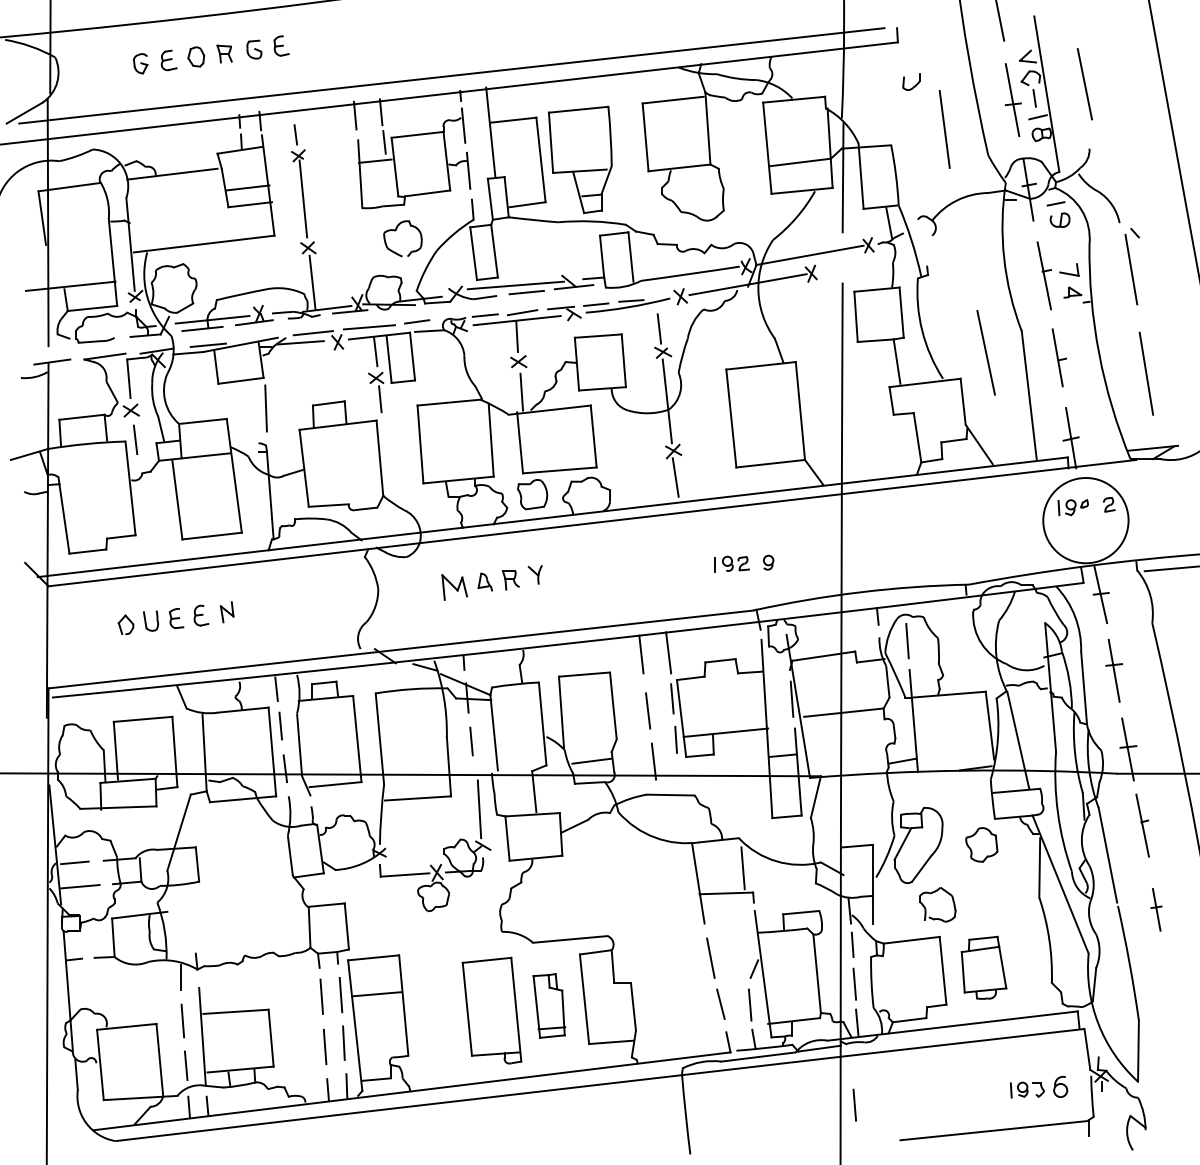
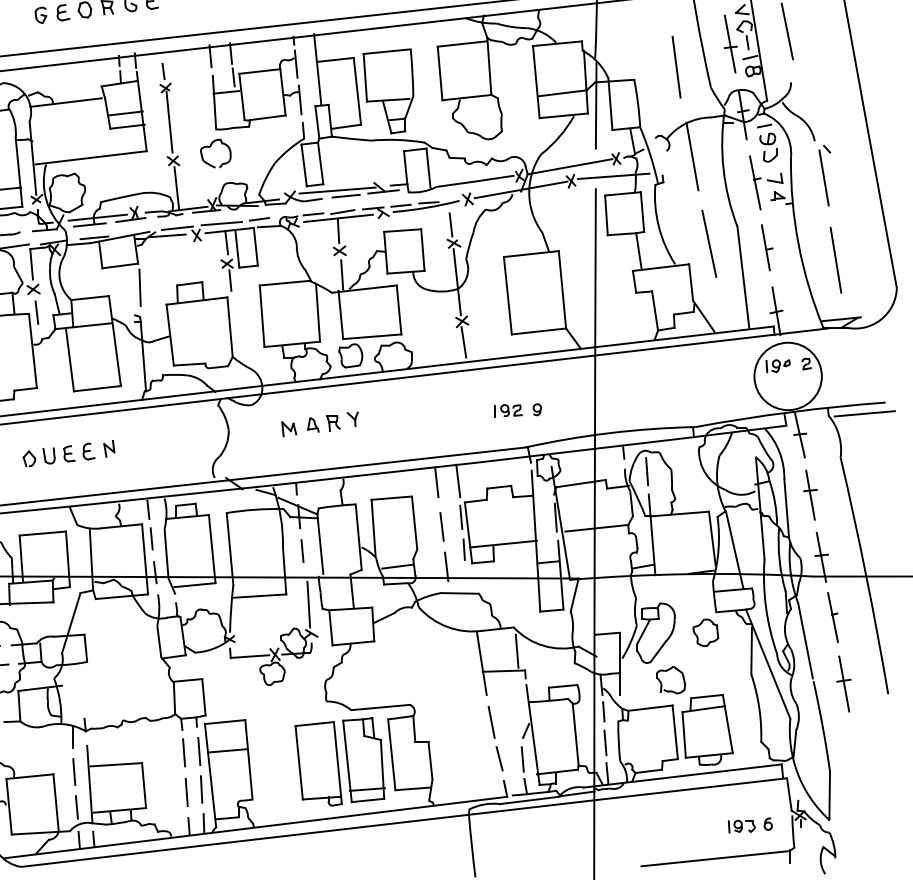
part: (911, 81) -> (770, 155), moved
part: (395, 231) -> (209, 147), moved
line: (964, 242) -> (692, 156), added
line: (865, 267) -> (613, 176), added
part: (454, 587) -> (289, 429), size x0.71
part: (1156, 909) -> (843, 683), size x1.67
part: (983, 967) -> (707, 729), size x1.43
part: (549, 1005) -> (364, 759), size x1.67
part: (1060, 1086) -> (768, 823), size x0.71
line: (854, 1104) -> (605, 838), removed

